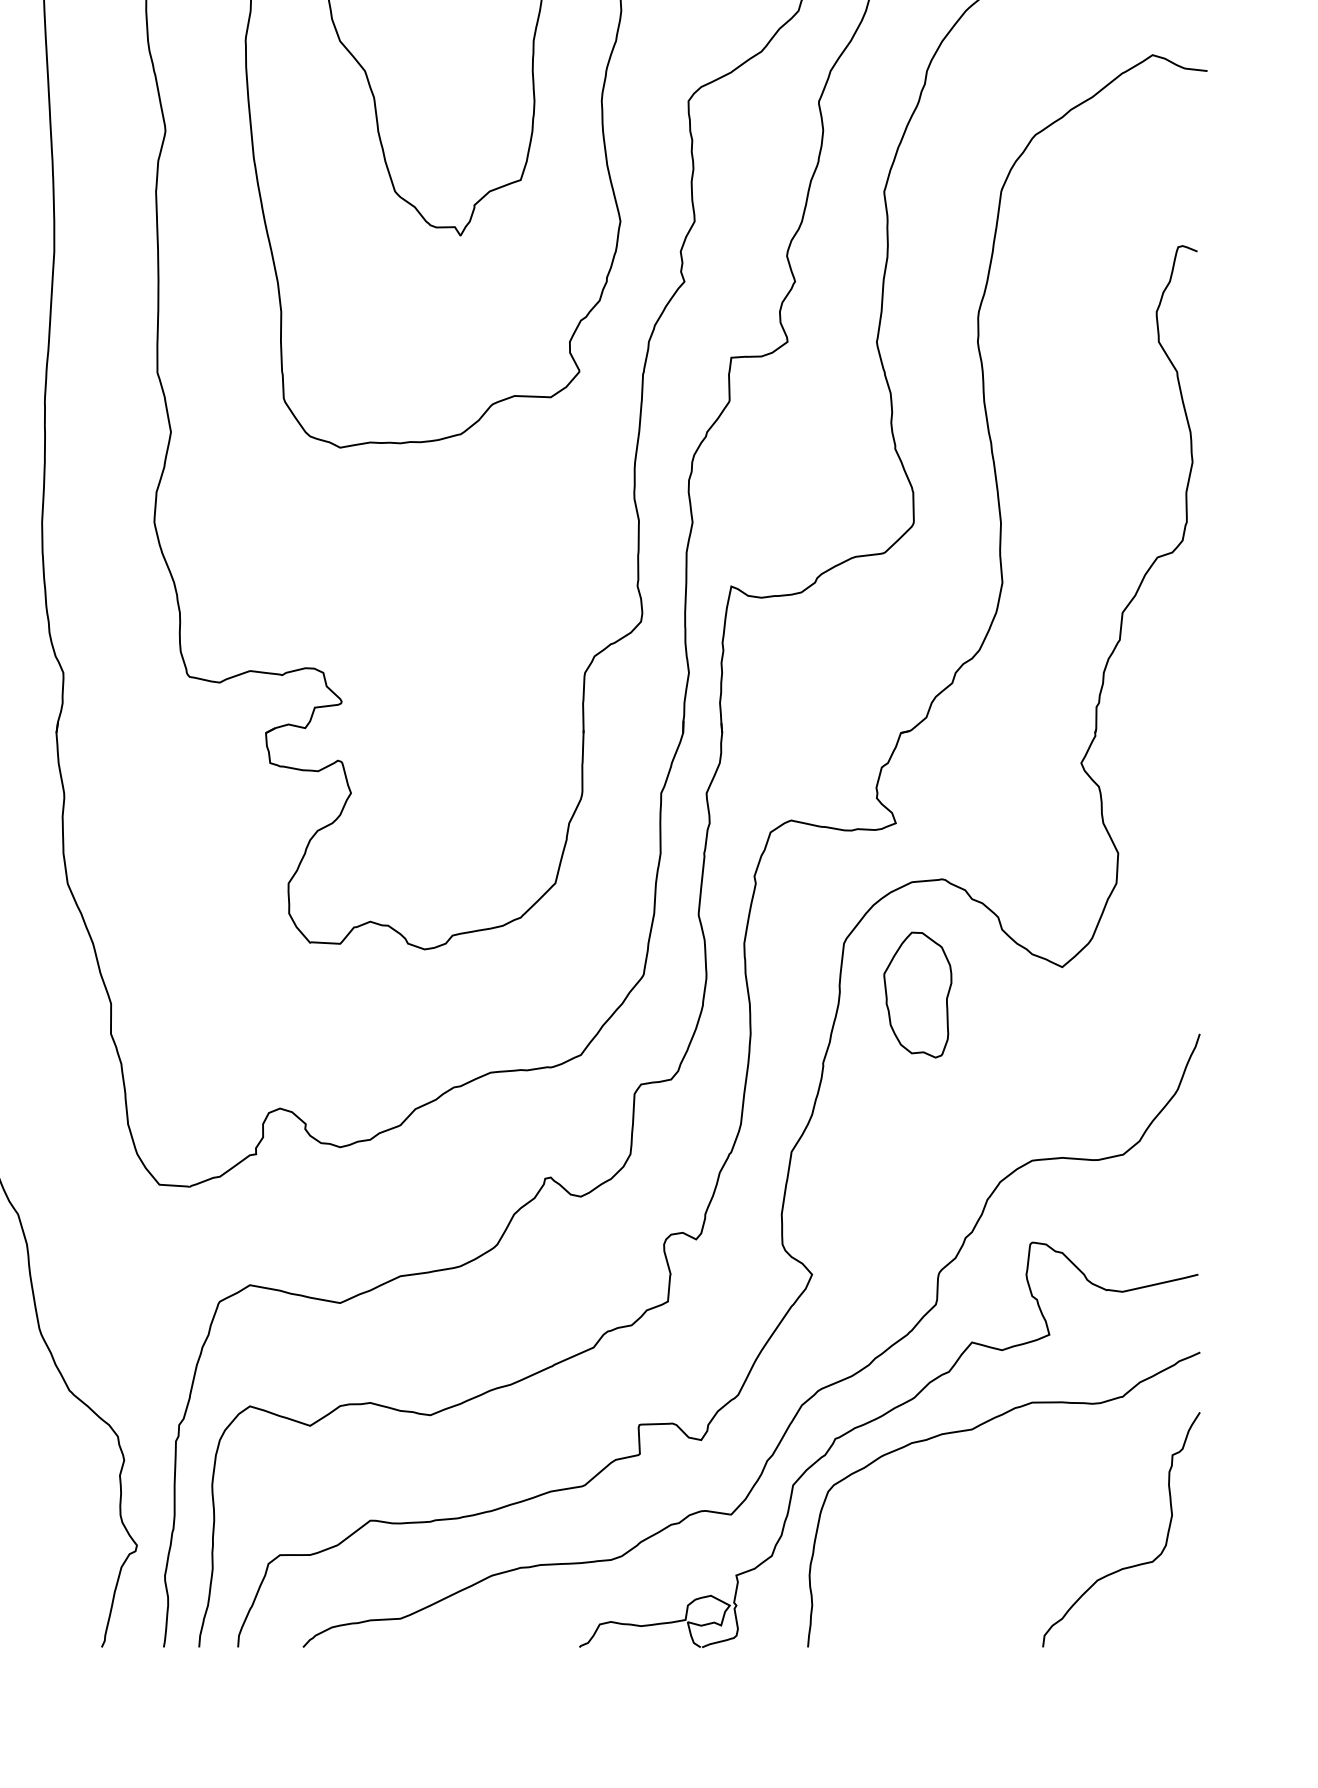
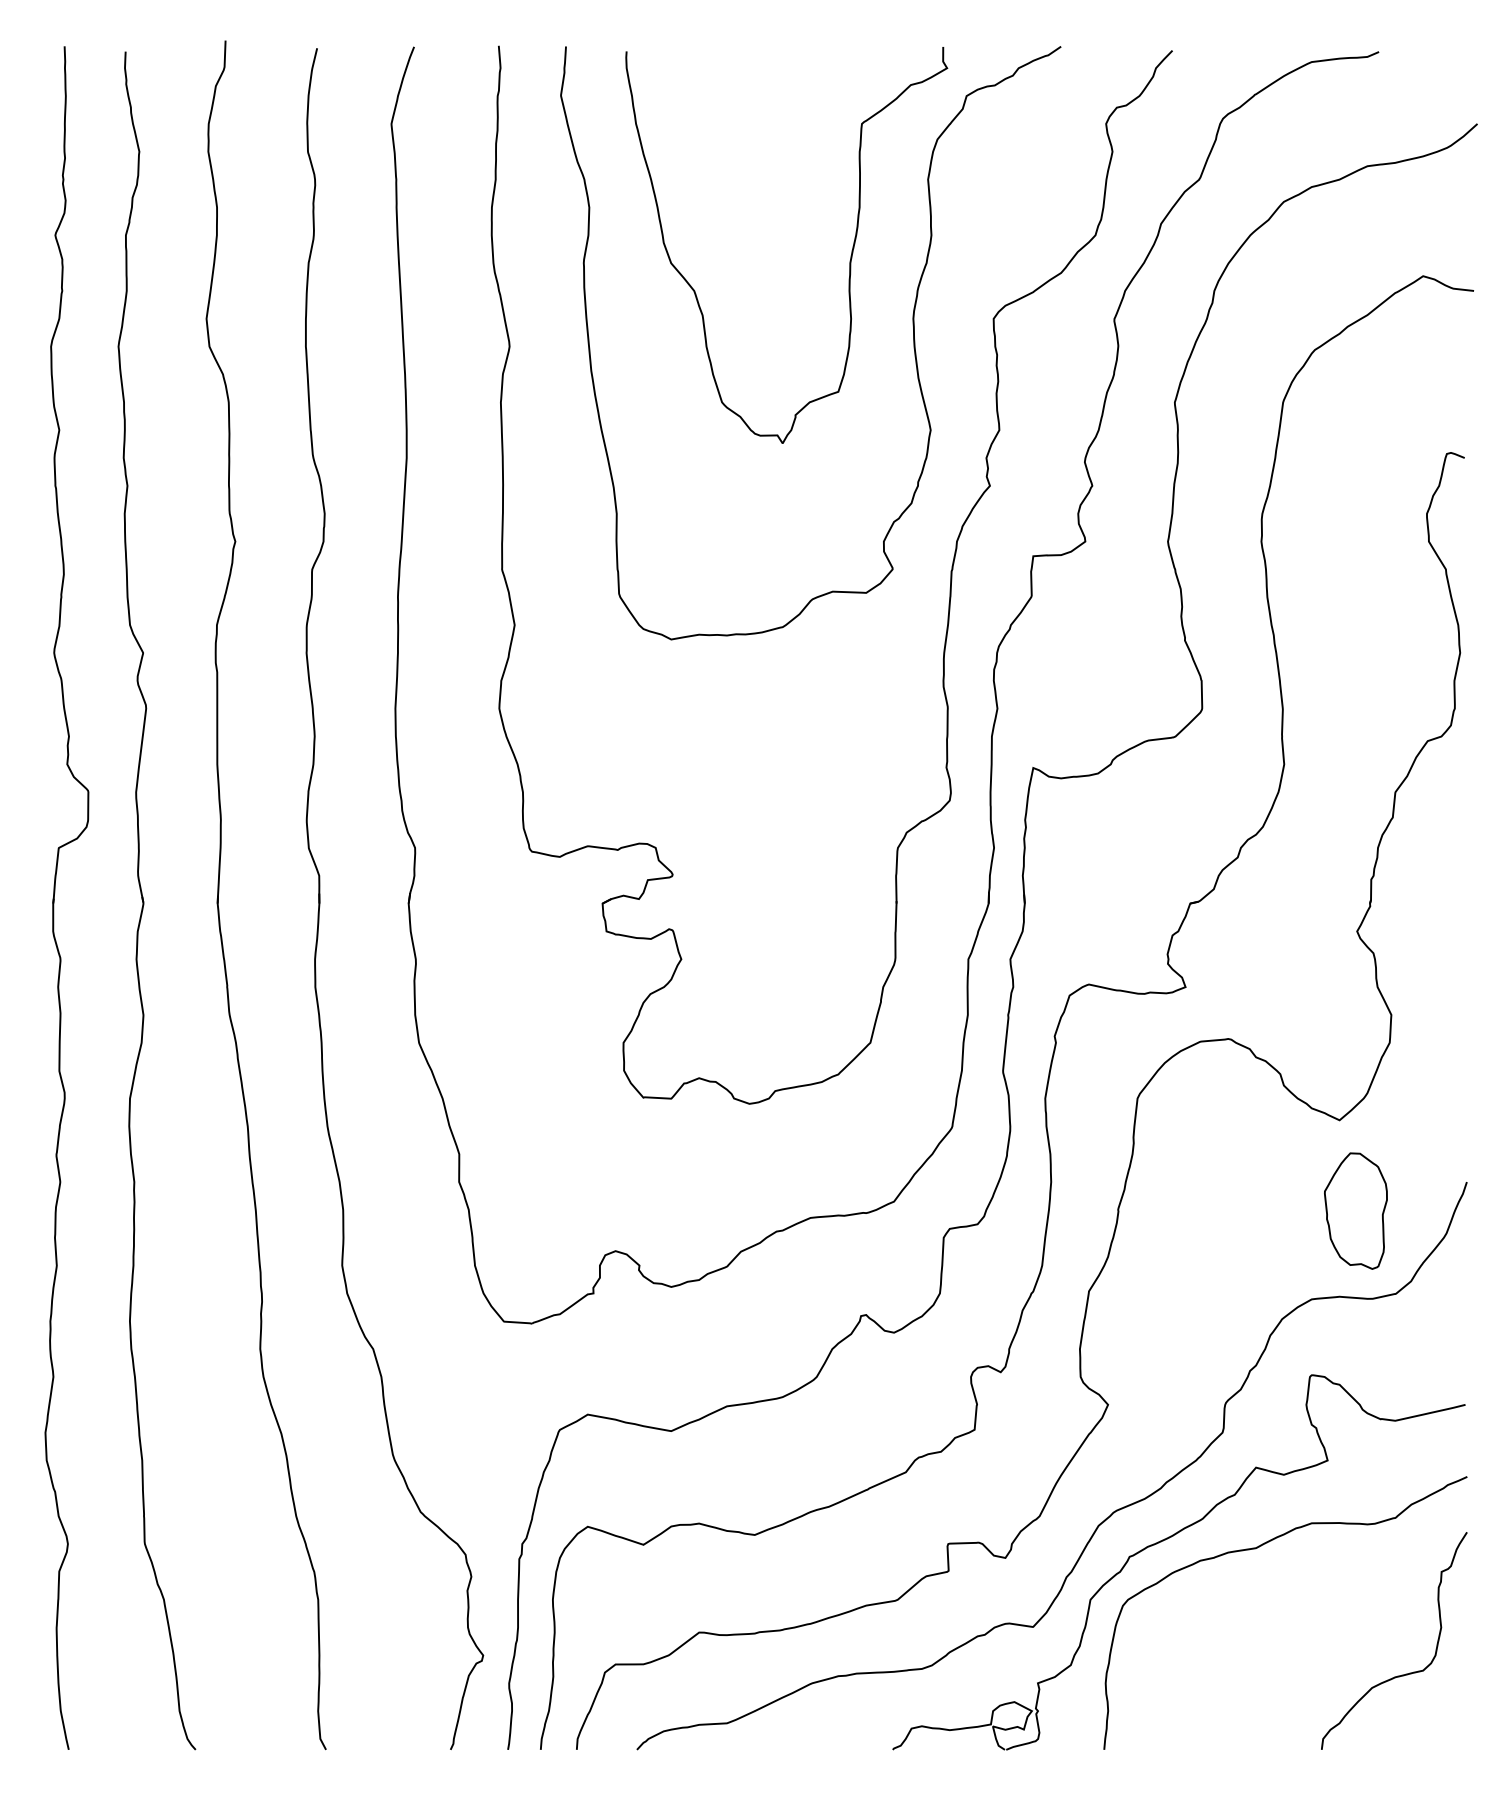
part: (917, 994) -> (1355, 1210), moved

